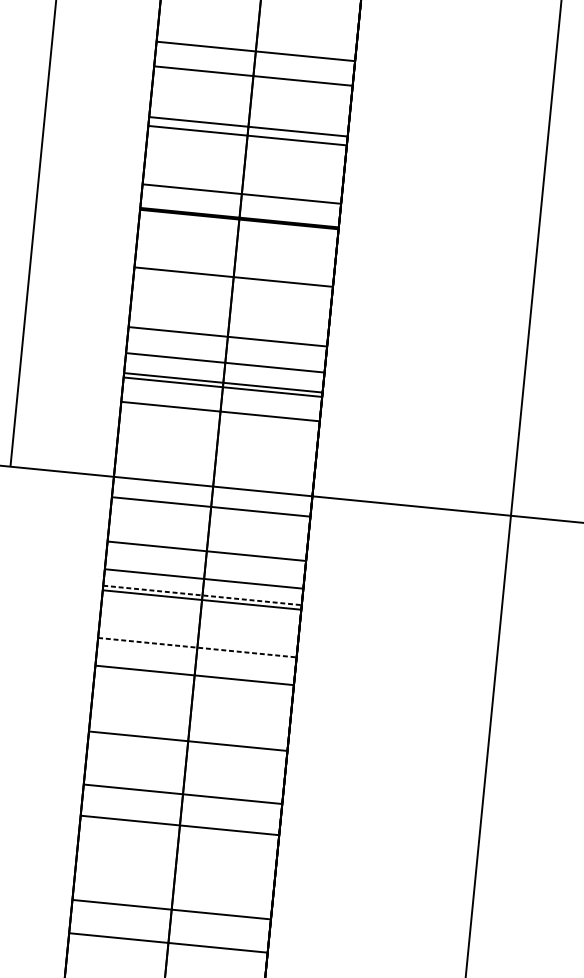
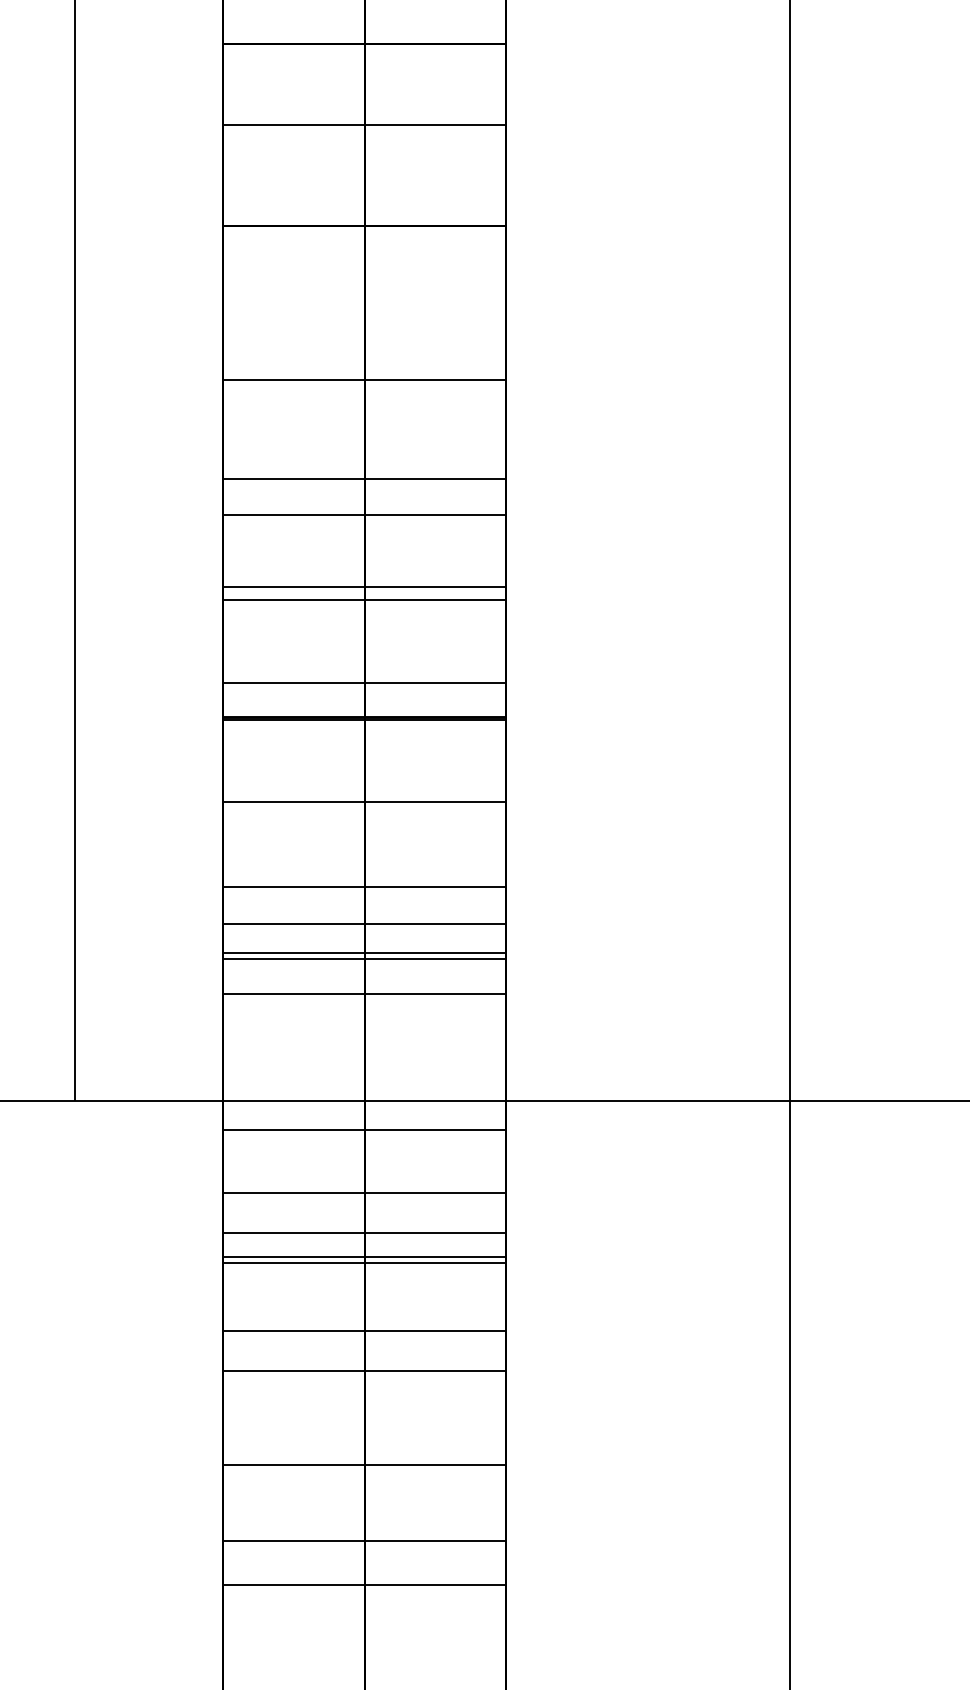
line: (202, 595) -> (364, 1256), dashed -> solid
line: (197, 647) -> (364, 1331), dashed -> solid

